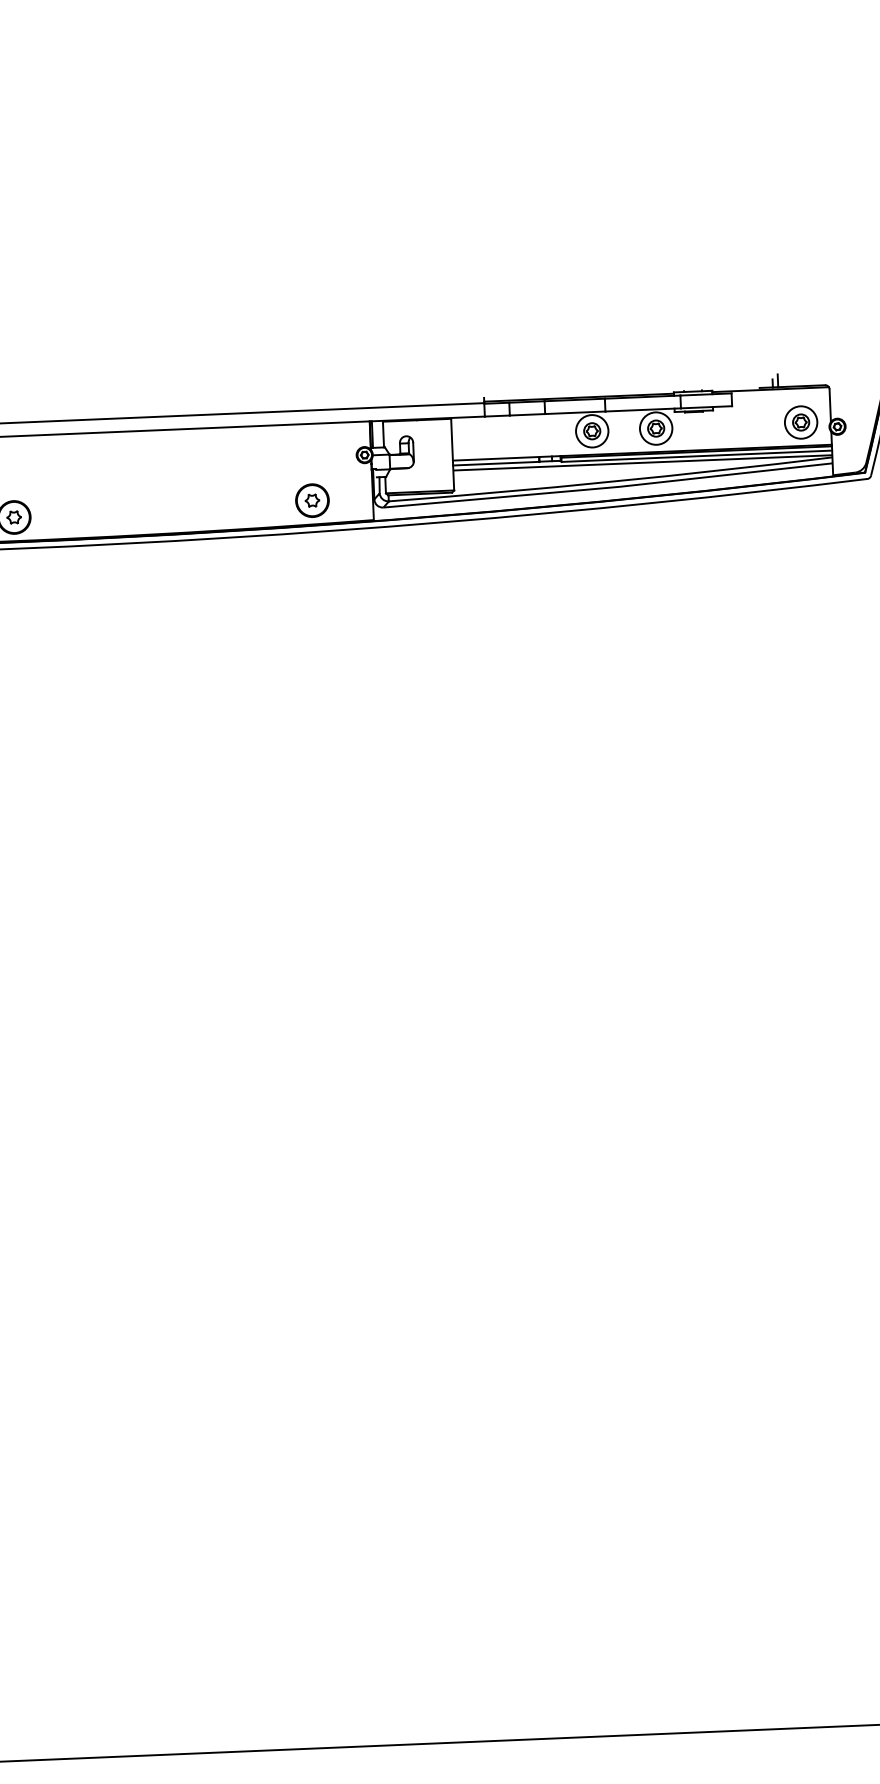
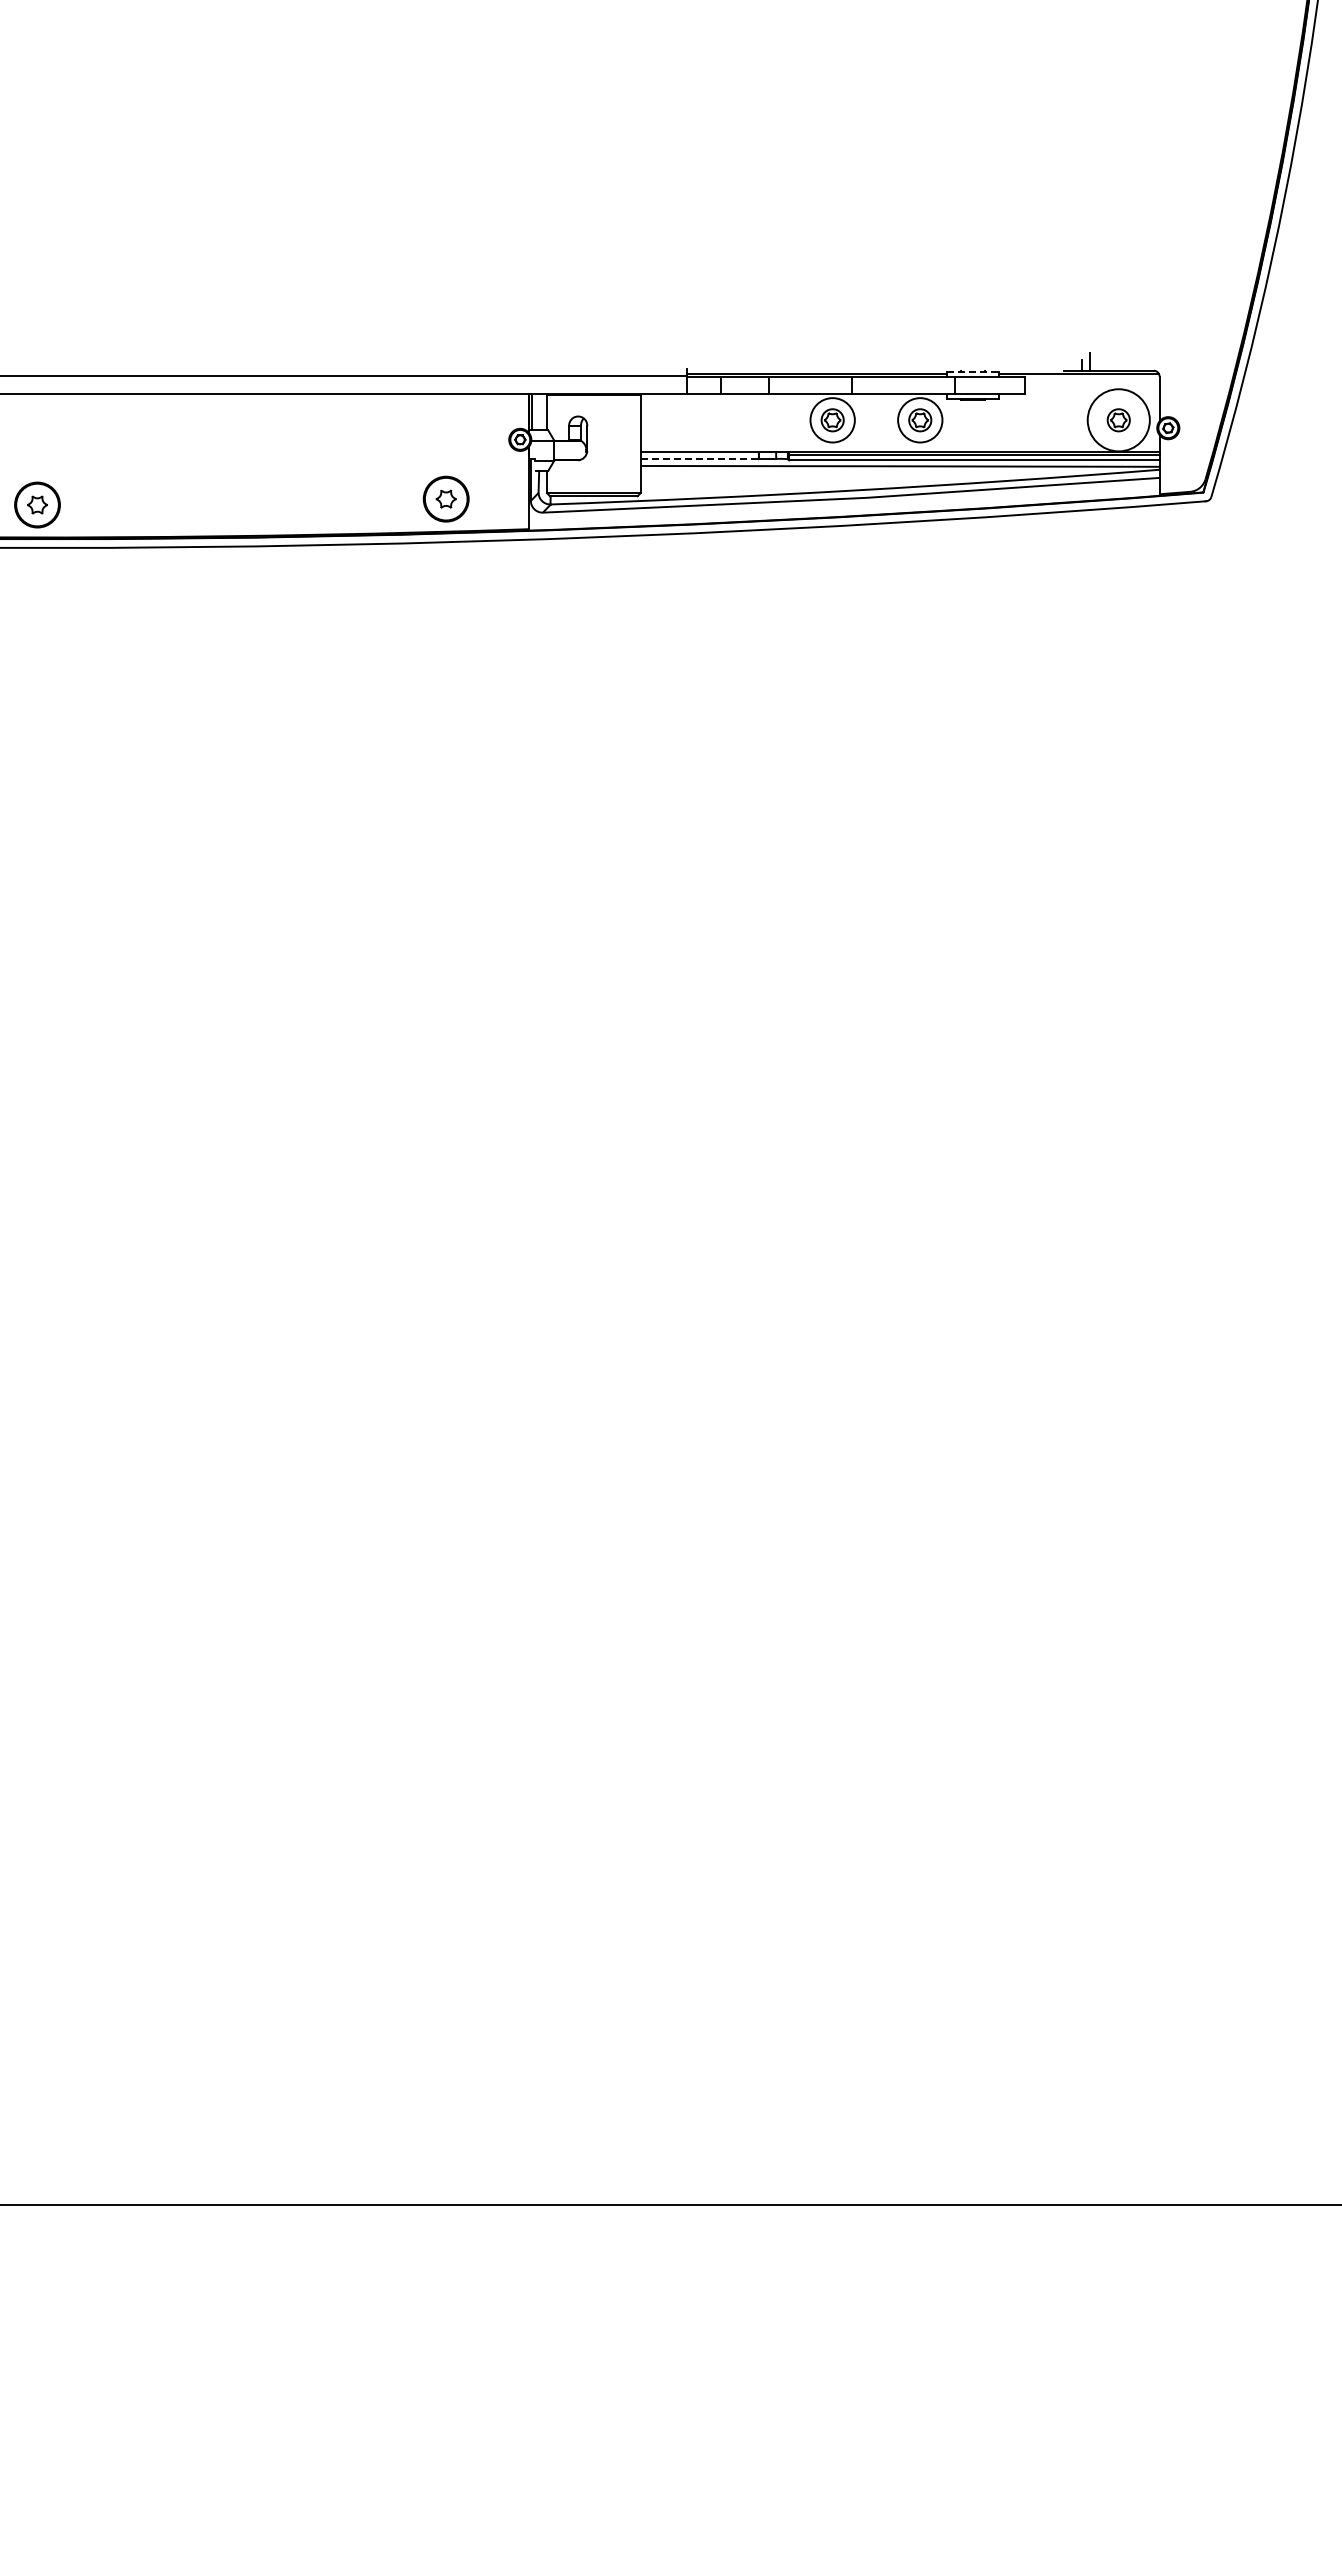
line: (693, 391) -> (973, 371), solid -> dashed
circle: (800, 422) -> (1118, 420), size x1.4
line: (496, 463) -> (700, 459), solid -> dashed

